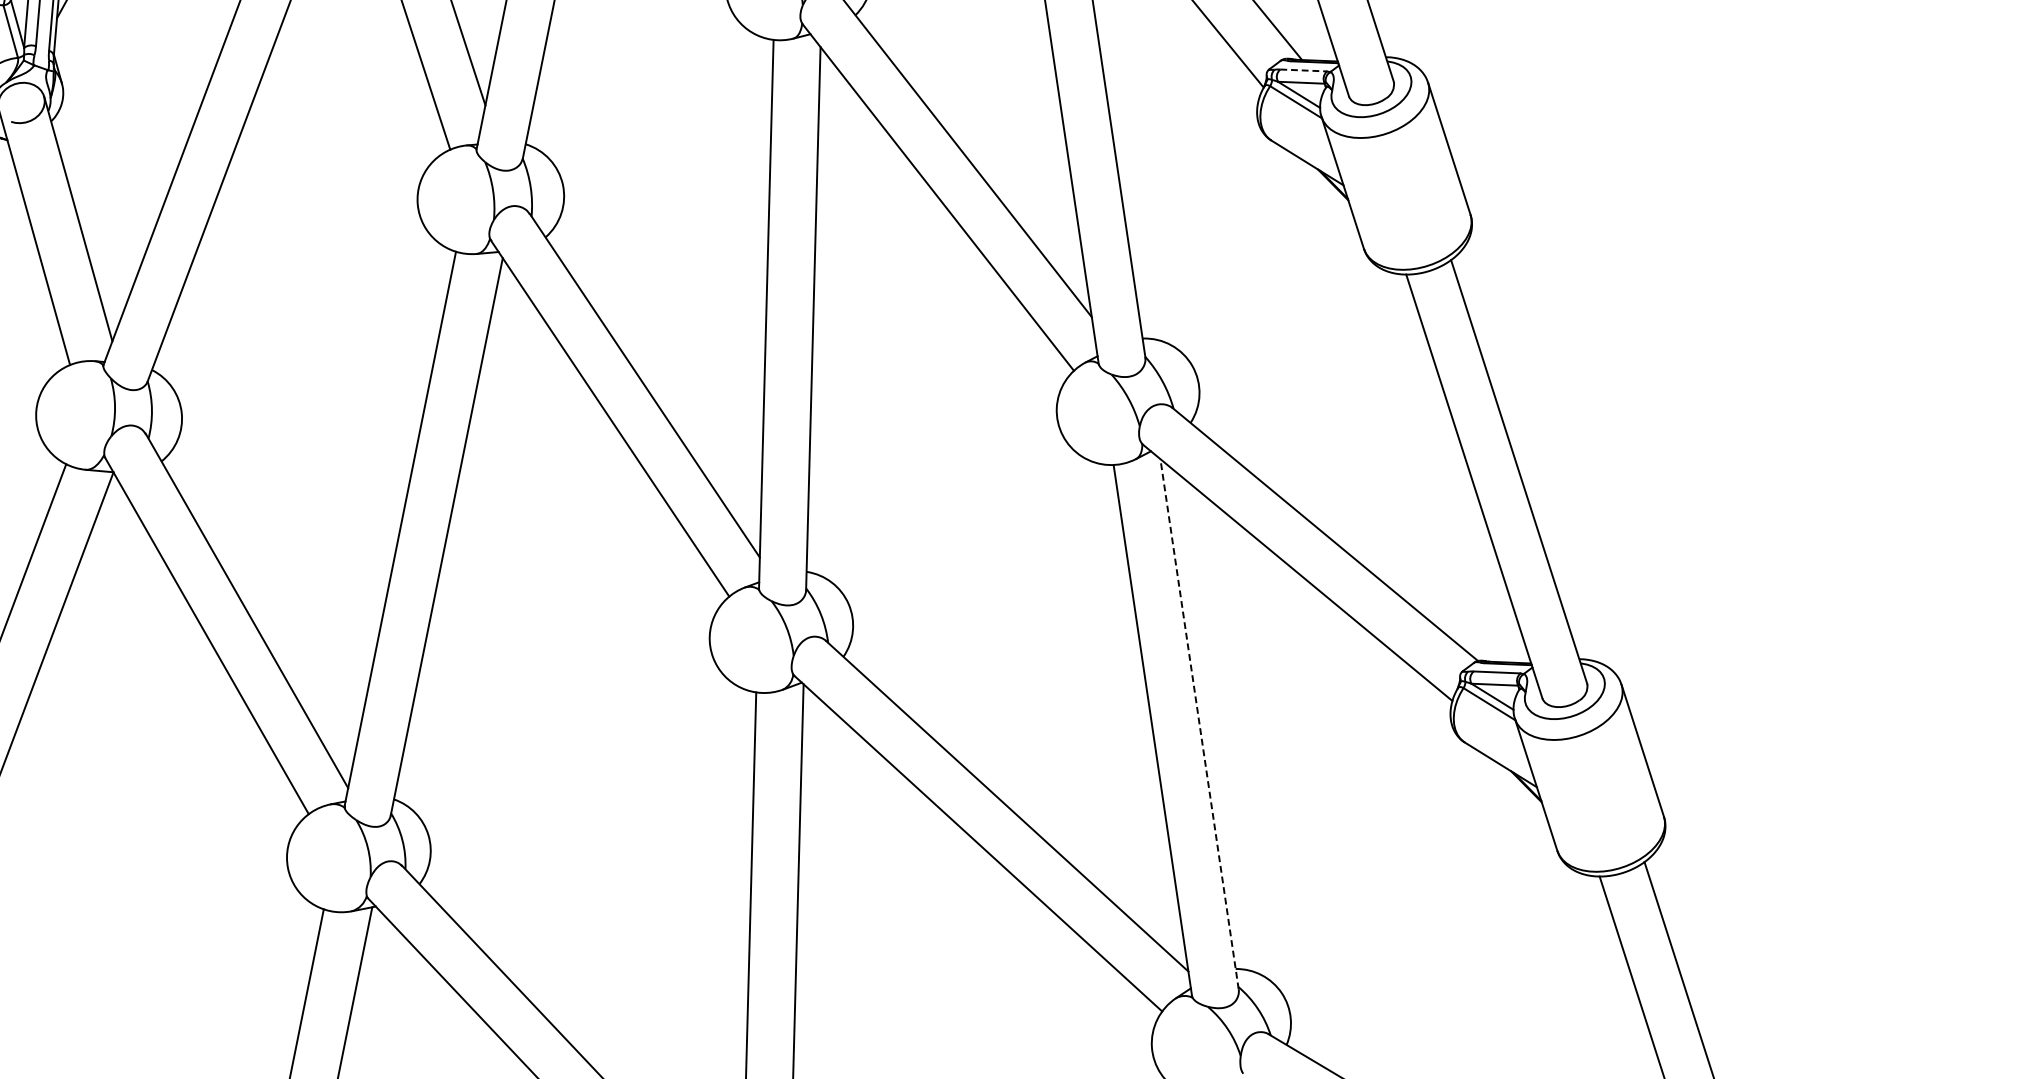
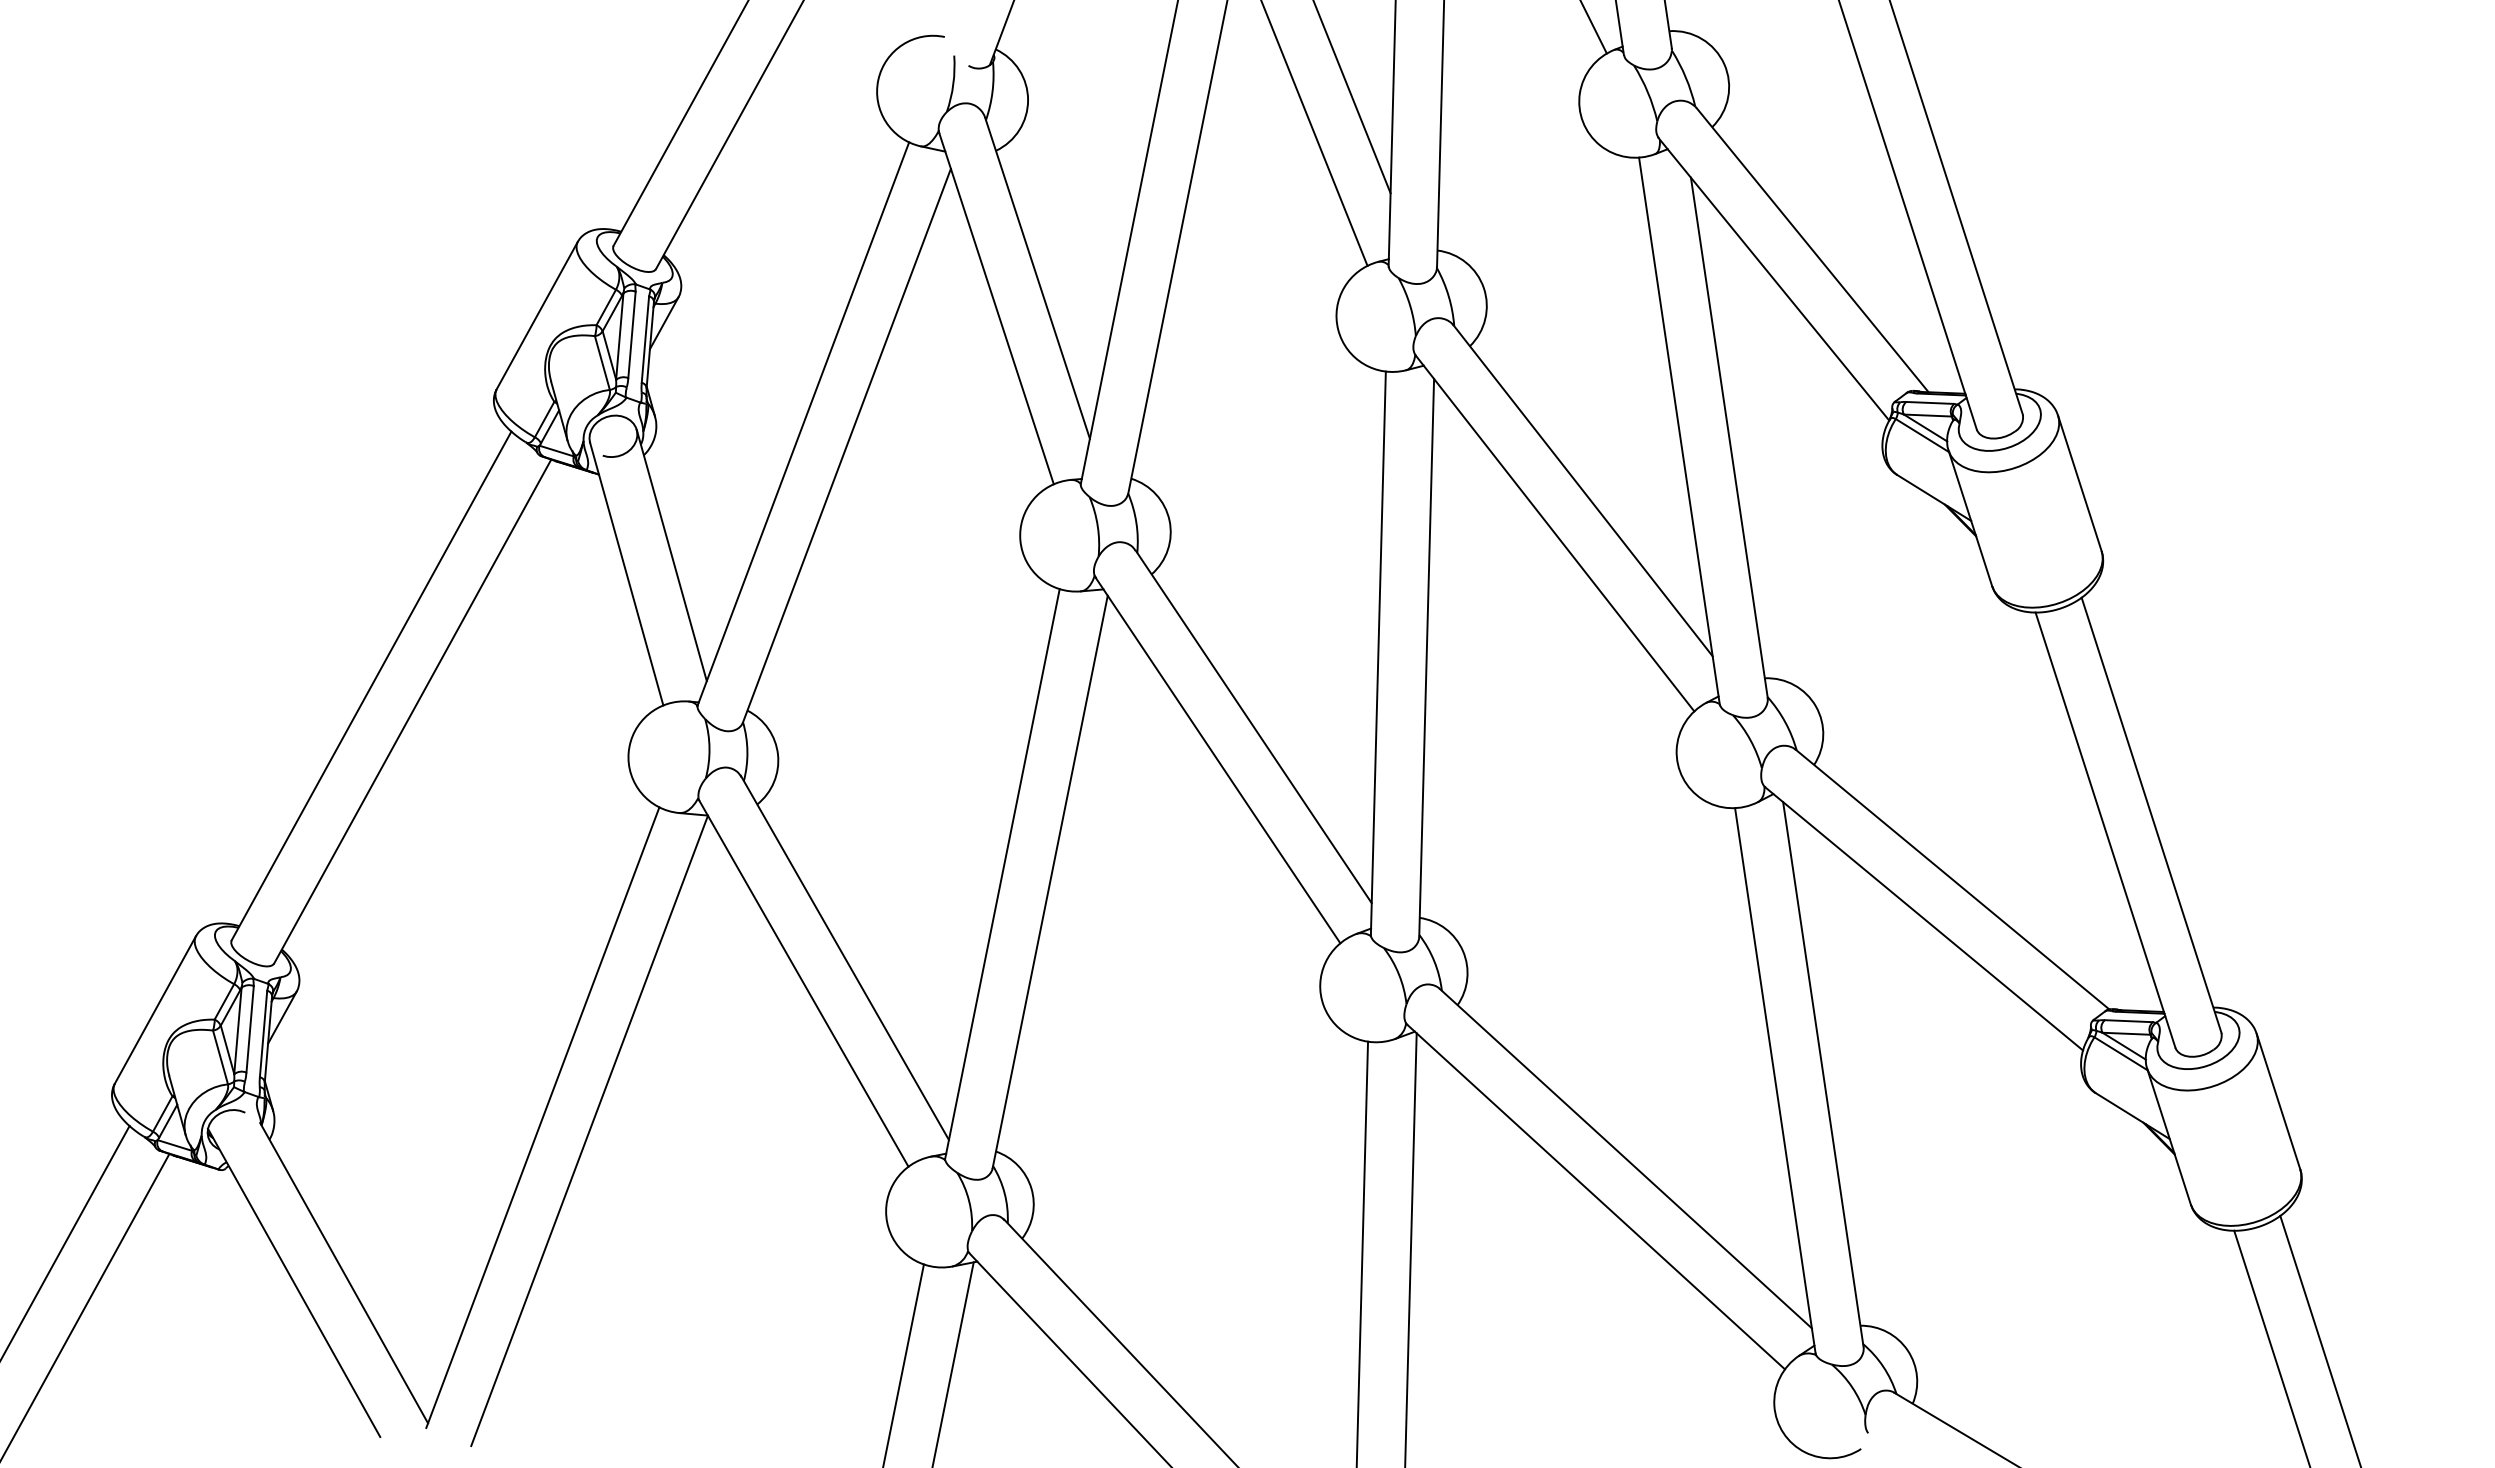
line: (1303, 70) -> (1930, 402), dashed -> solid
line: (1199, 723) -> (1823, 1073), dashed -> solid

